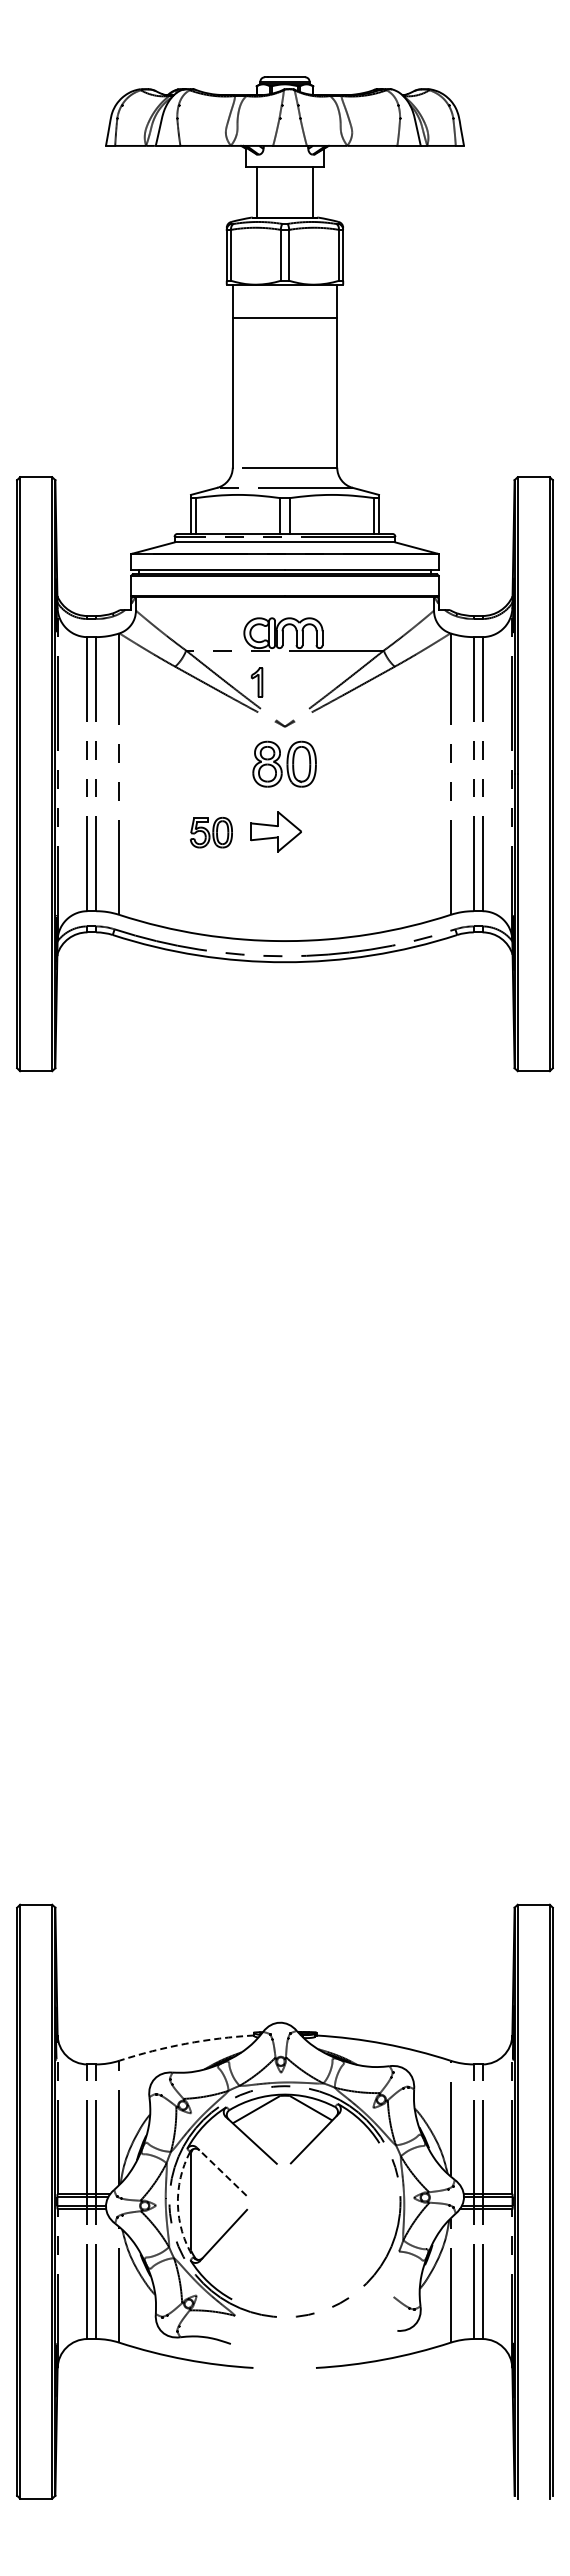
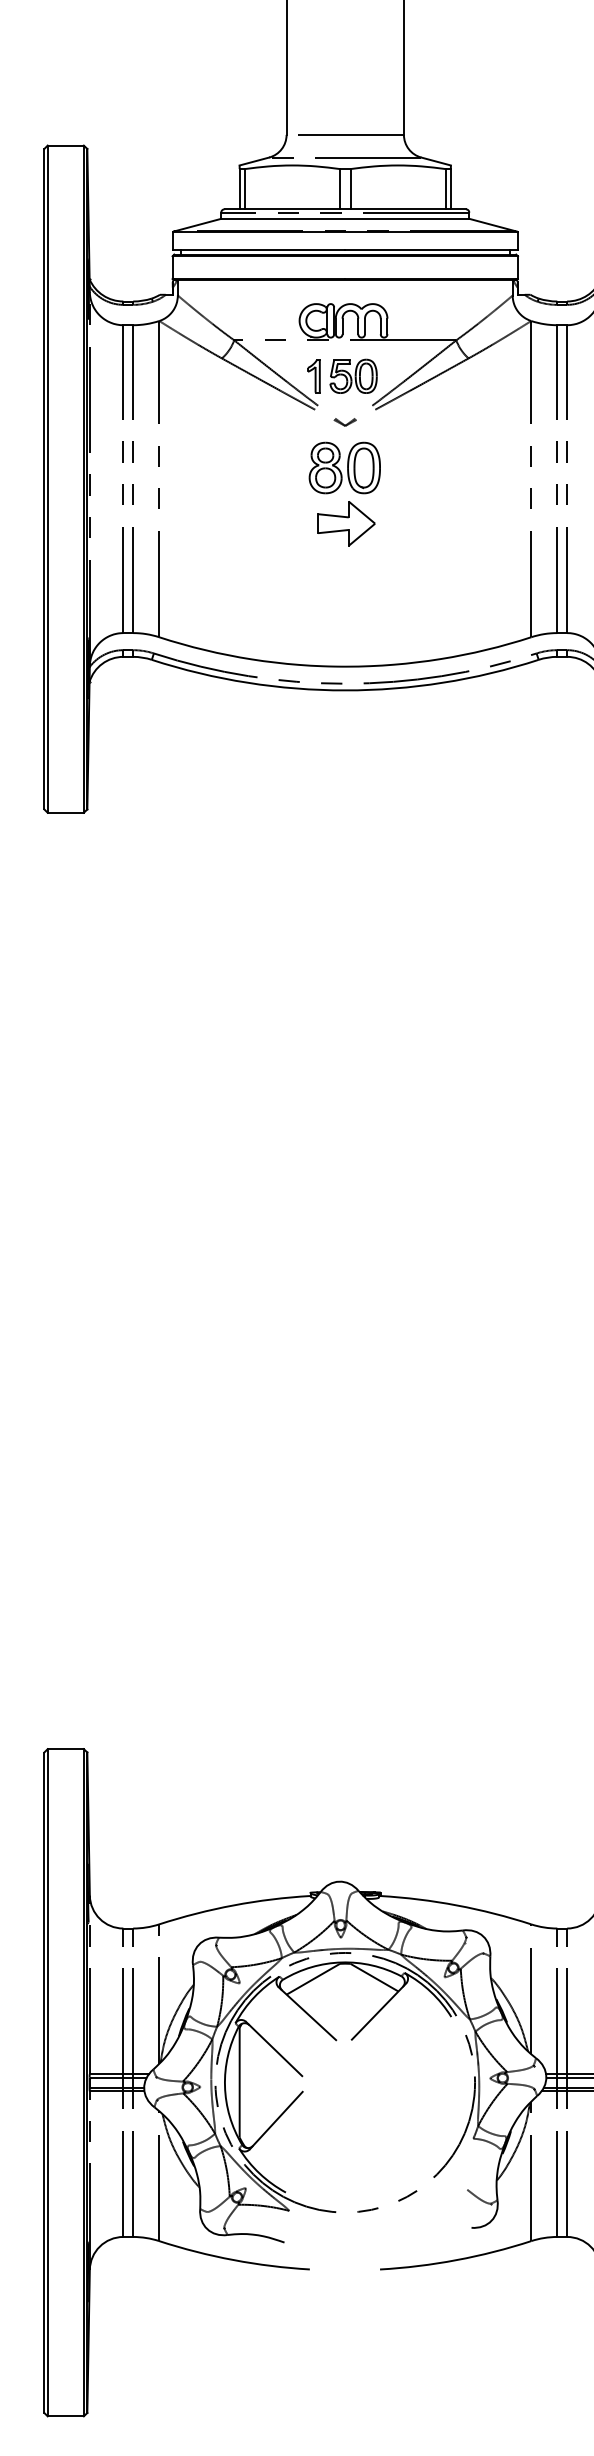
part: (275, 831) -> (345, 523), moved
part: (211, 832) -> (353, 376), moved
arc: (185, 2043) -> (233, 1905), dashed -> solid
line: (221, 2171) -> (273, 2048), dashed -> solid
arc: (177, 2204) -> (224, 2085), dashed -> solid

